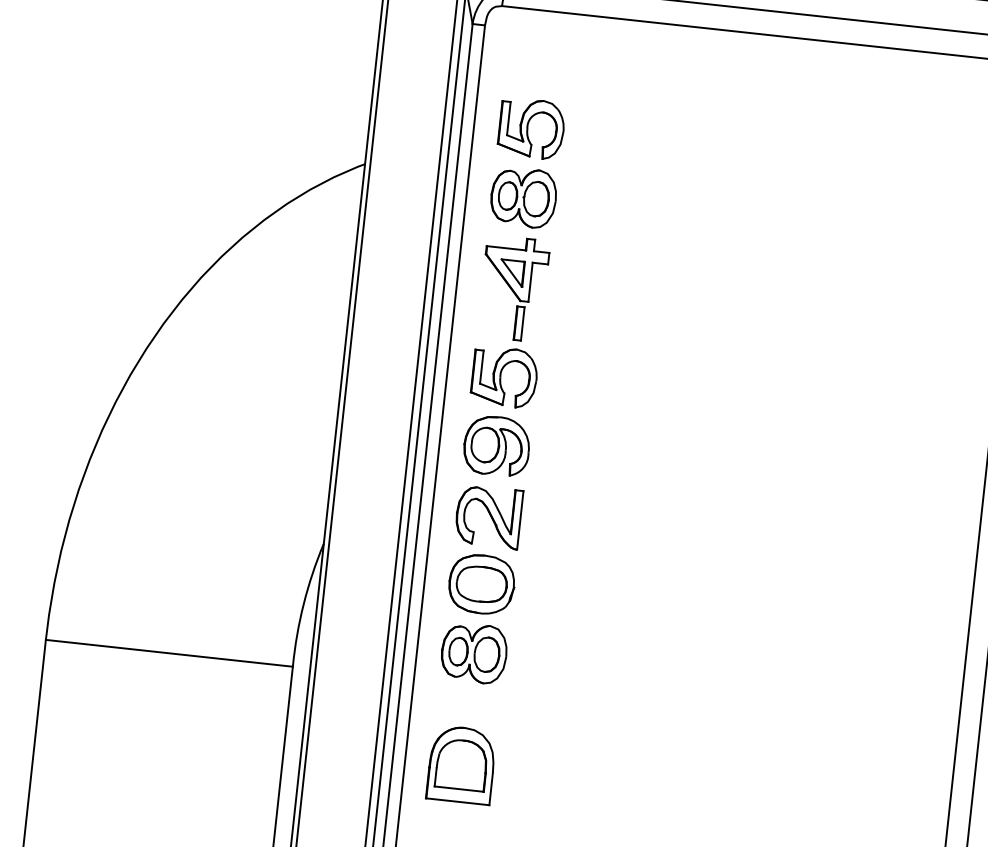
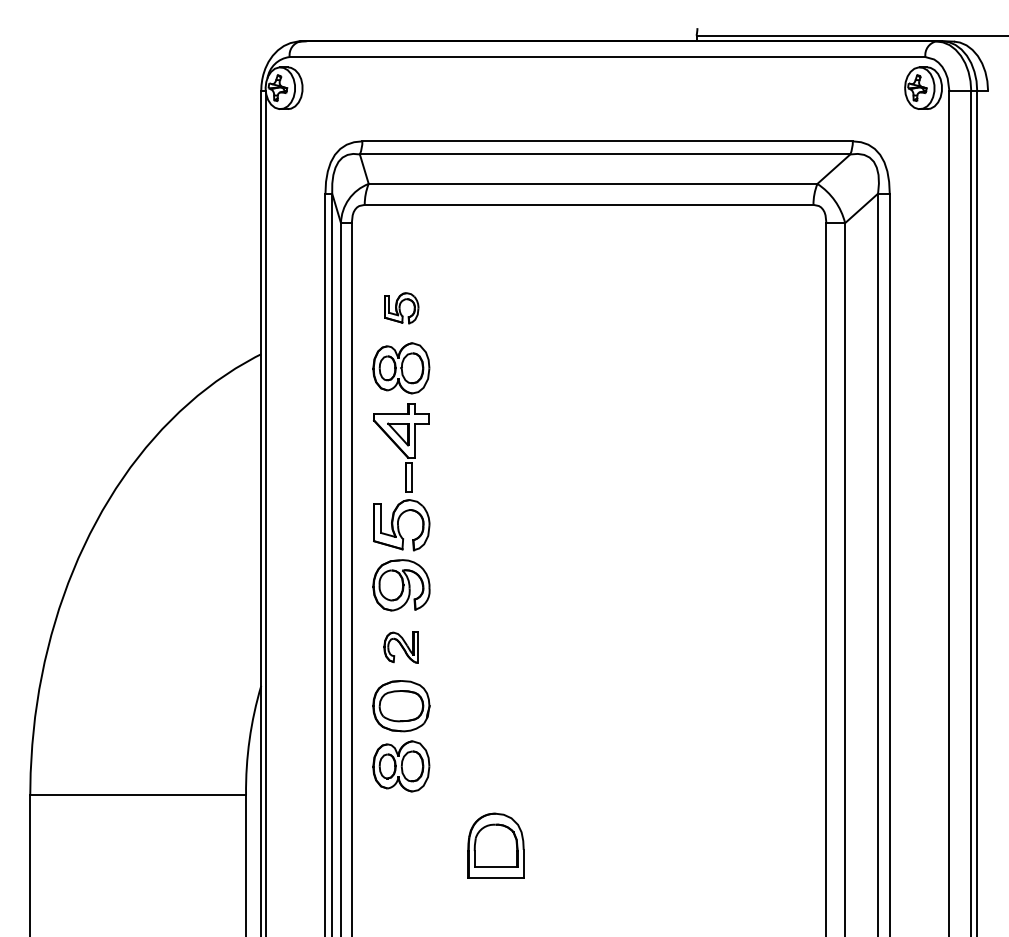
part: (531, 129) -> (401, 308), size x0.6
part: (487, 517) -> (400, 647), size x0.6
part: (461, 764) -> (495, 845), moved

